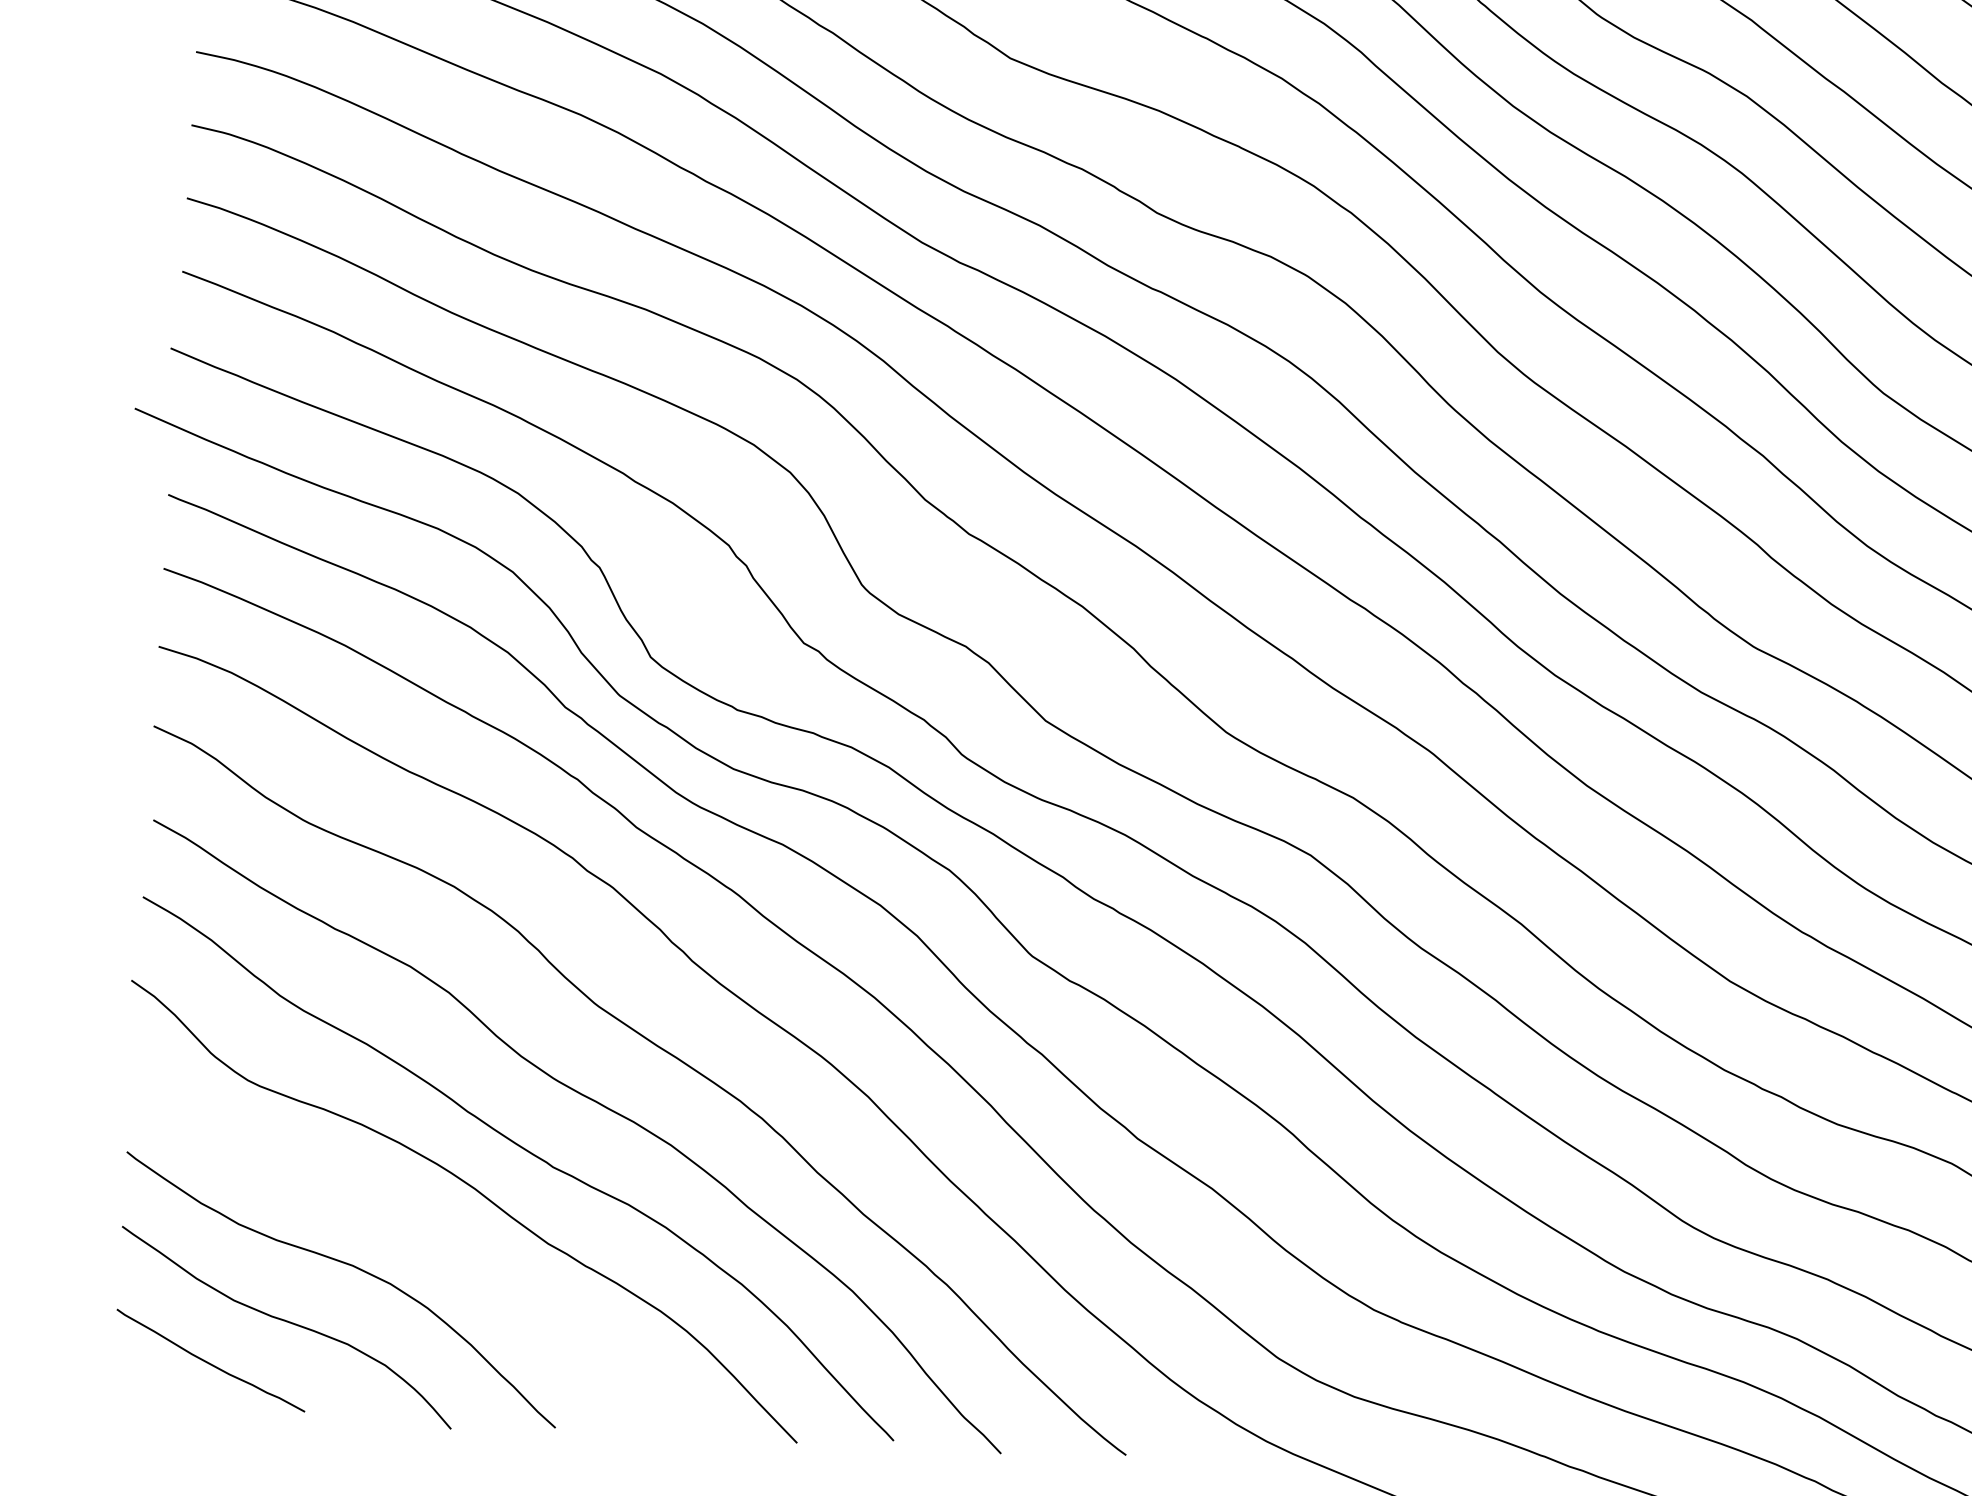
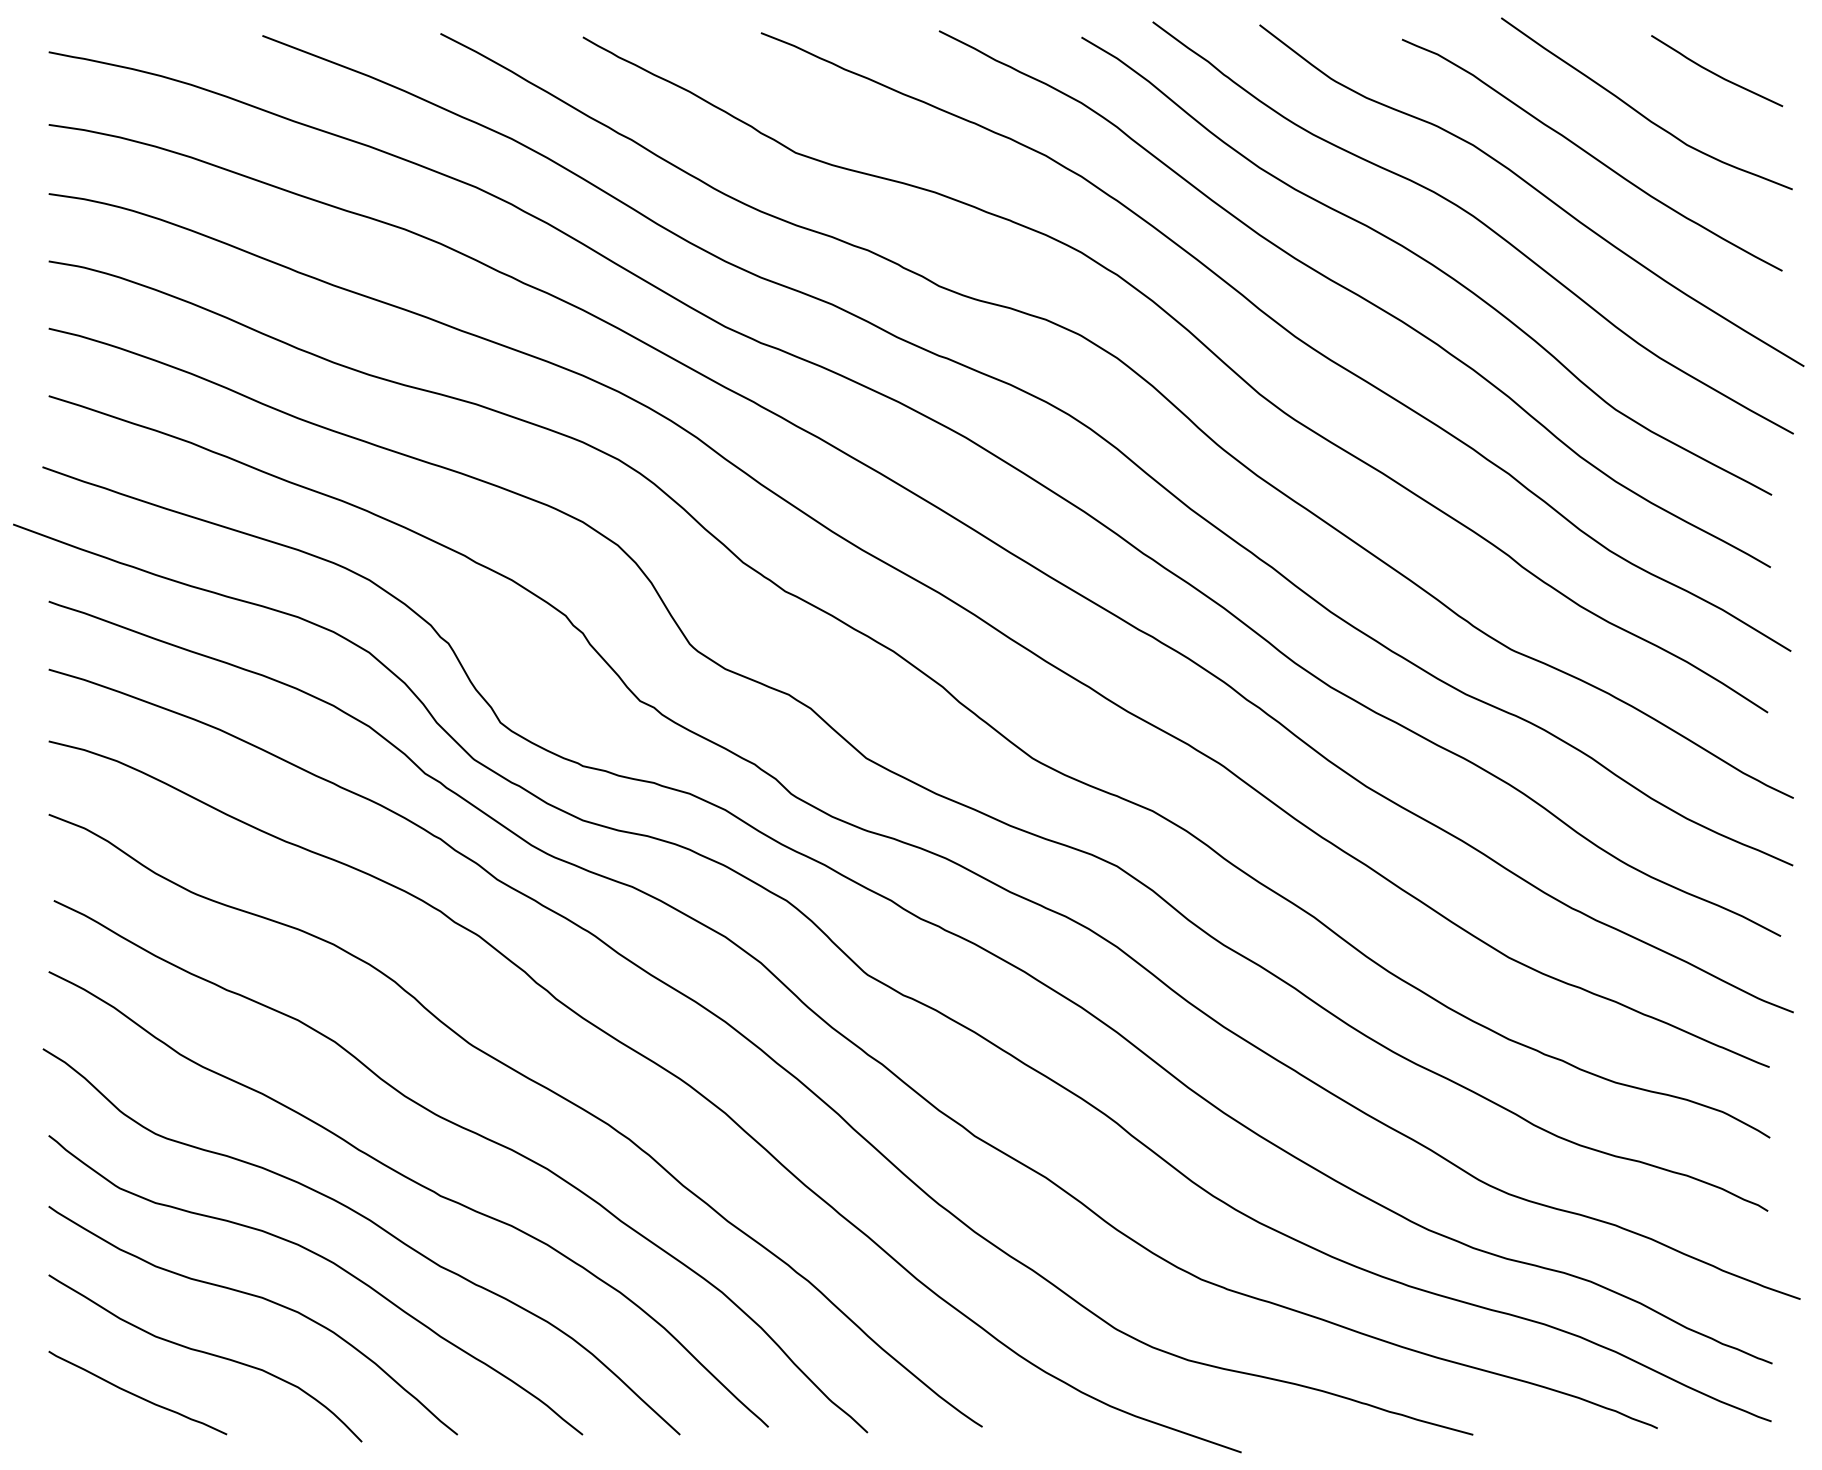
curve: (427, 1230) -> (328, 1261), added

